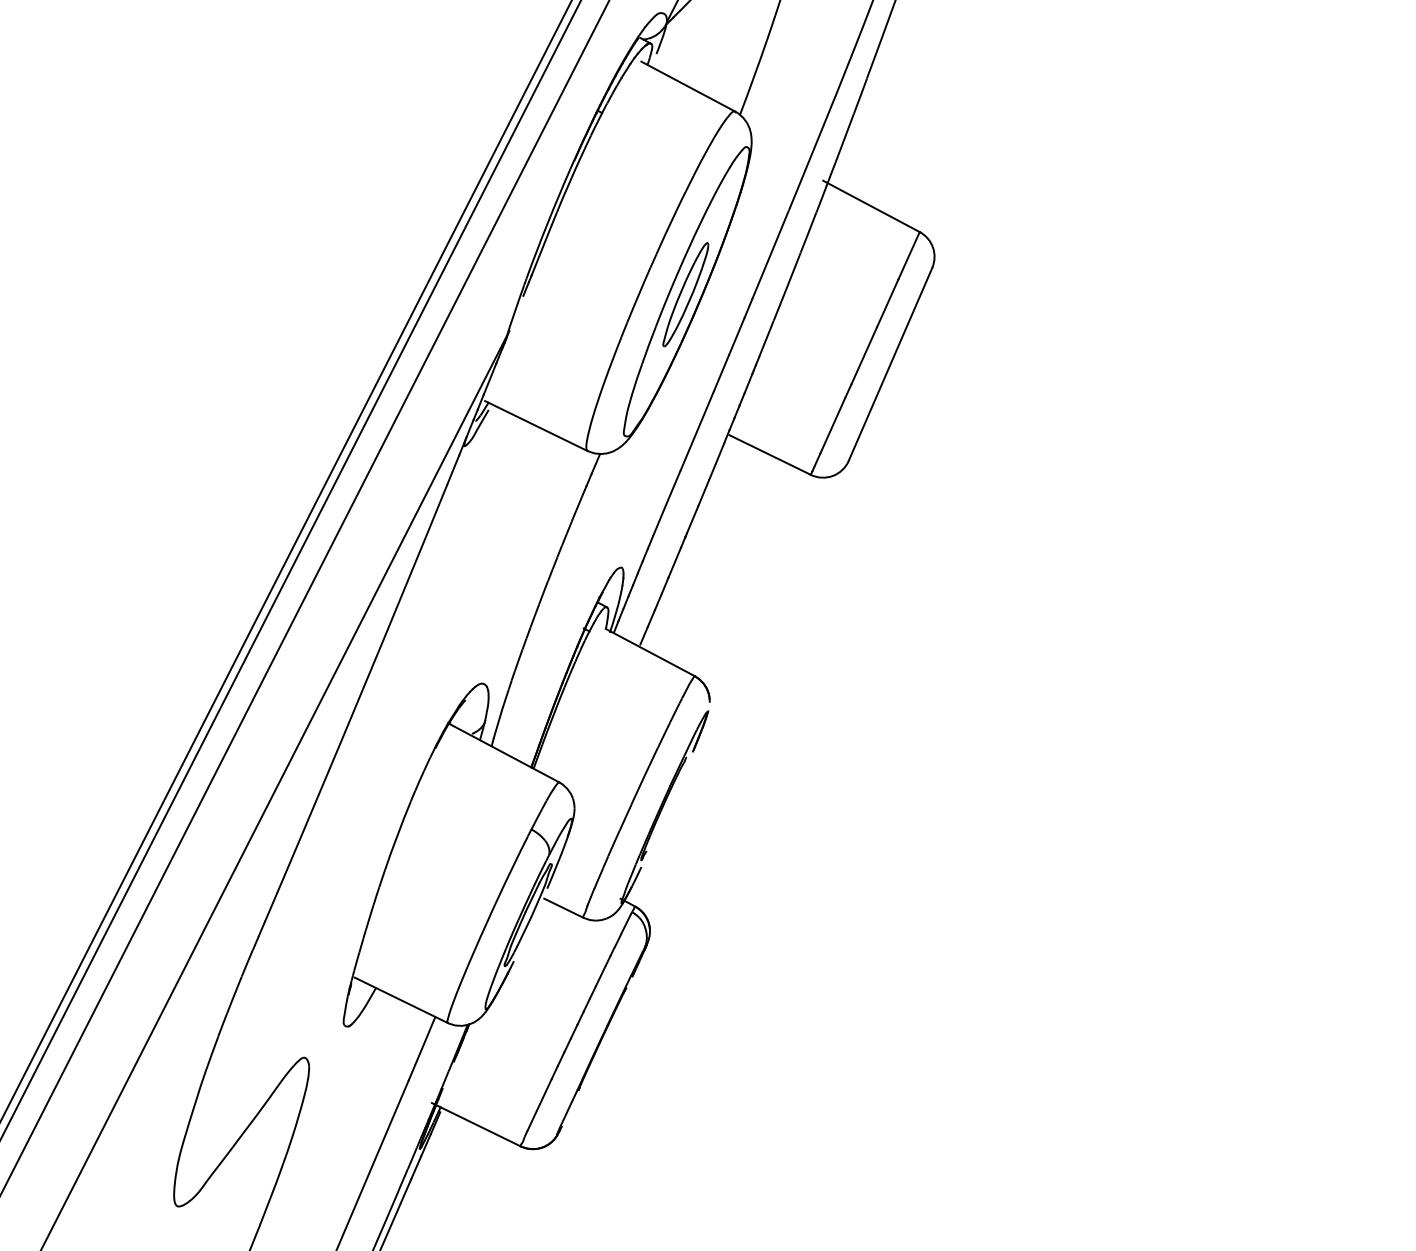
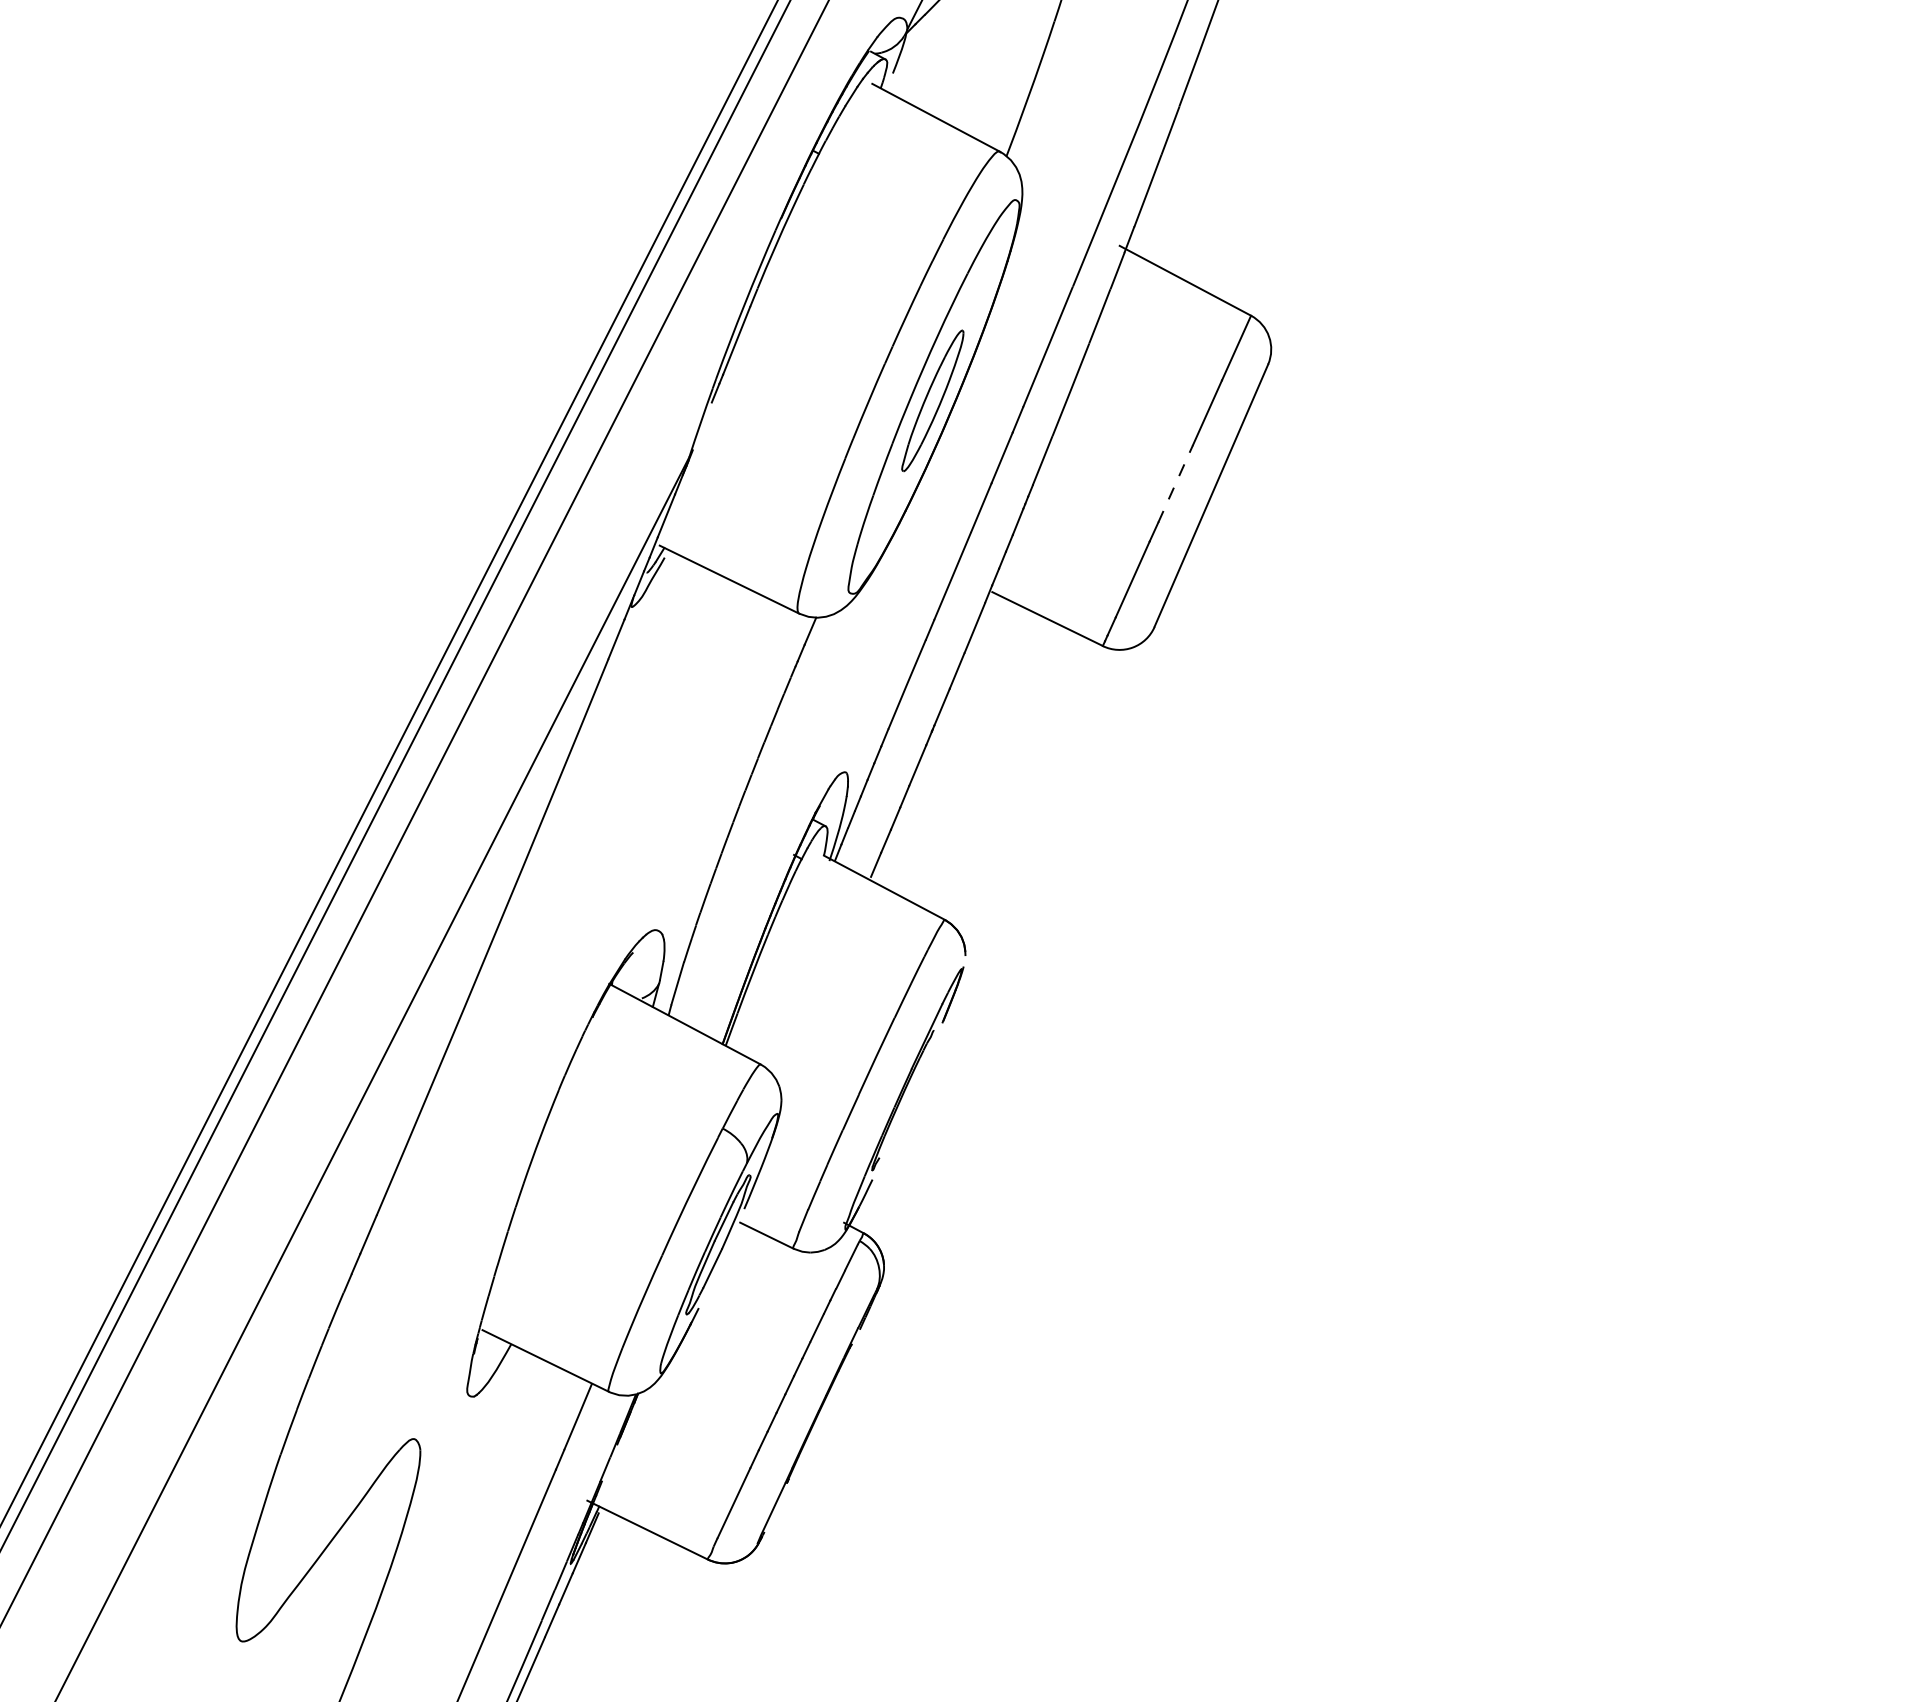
line: (864, 355) -> (1175, 483), solid -> dashed

